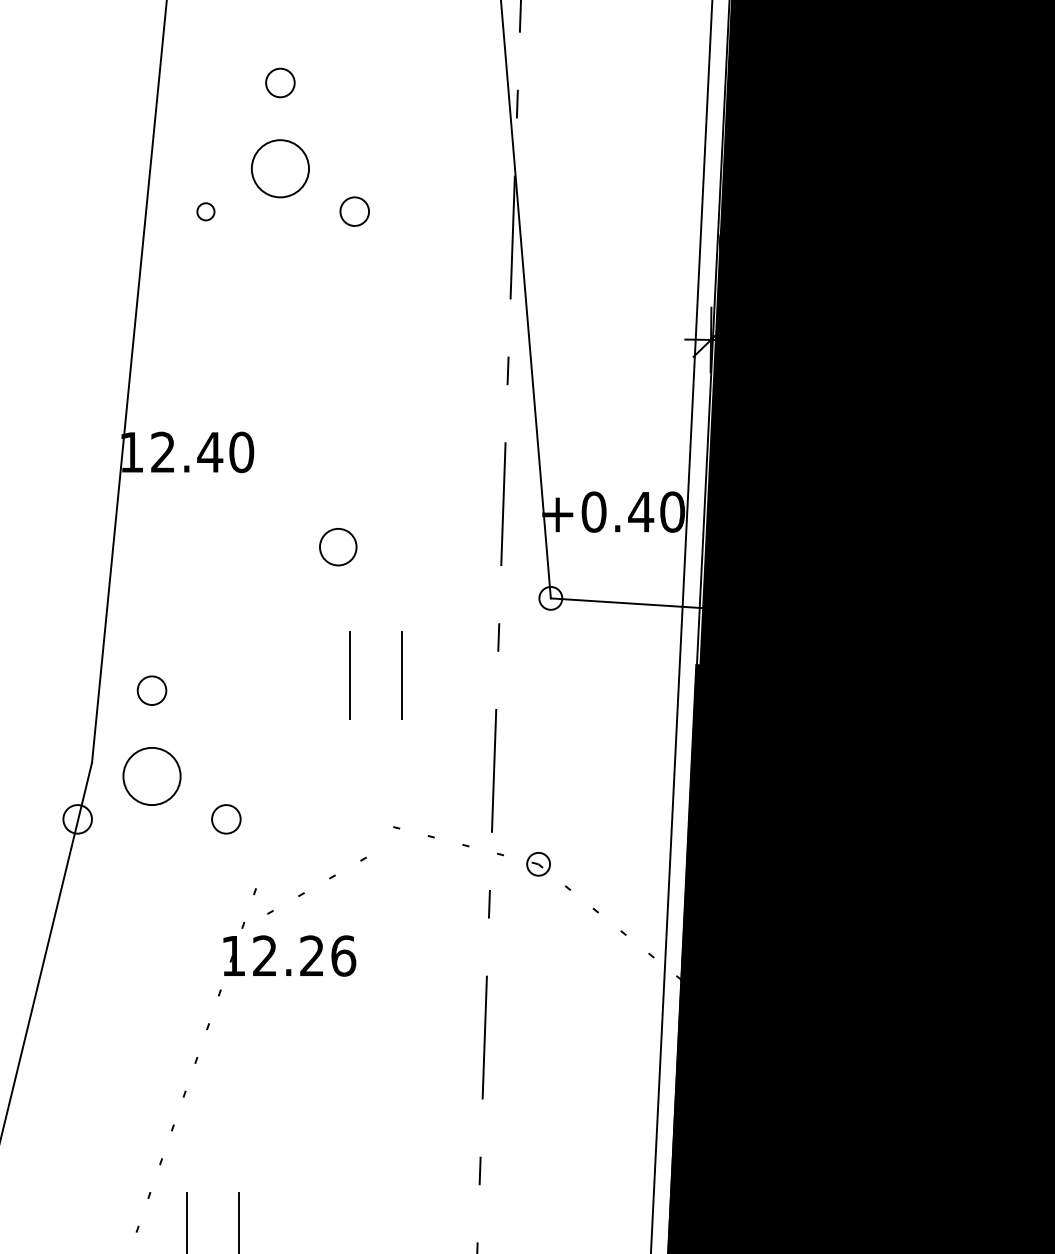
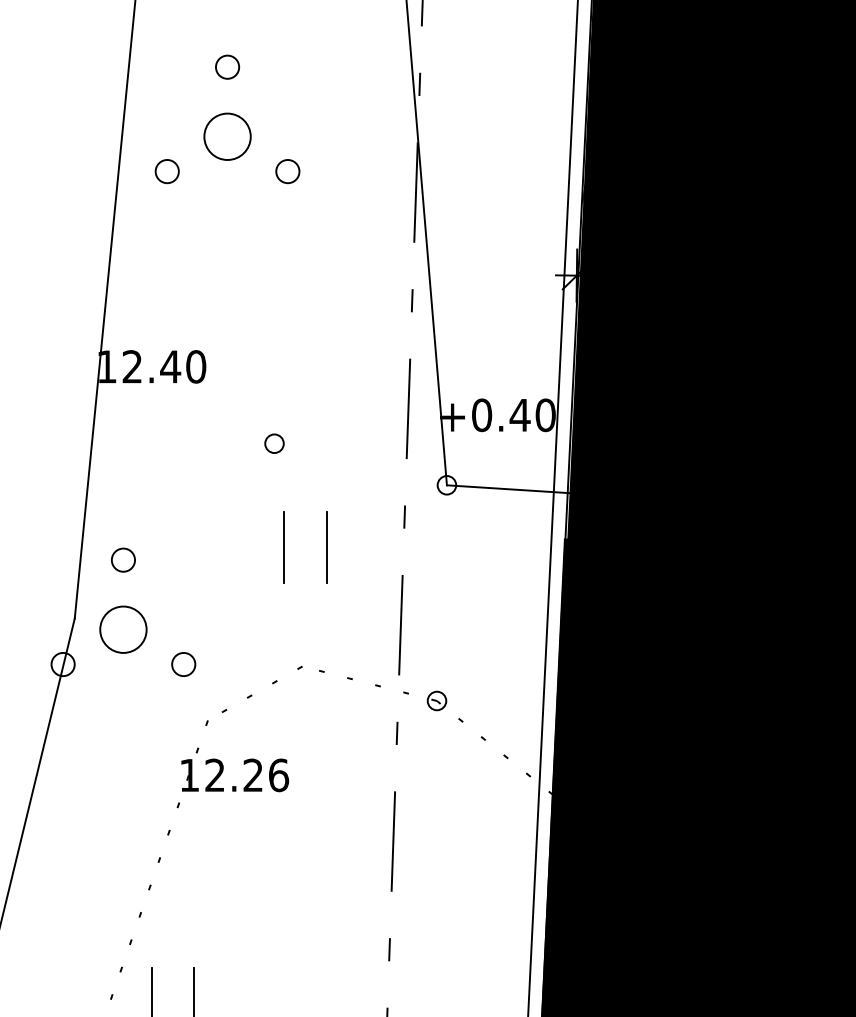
circle: (205, 211) -> (166, 171), size x1.67
circle: (338, 546) -> (274, 443), size x0.62
line: (304, 893) -> (252, 695), moved

